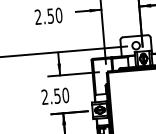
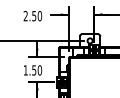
text: (44, 97) -> (25, 70), 2.50 -> 1.50

